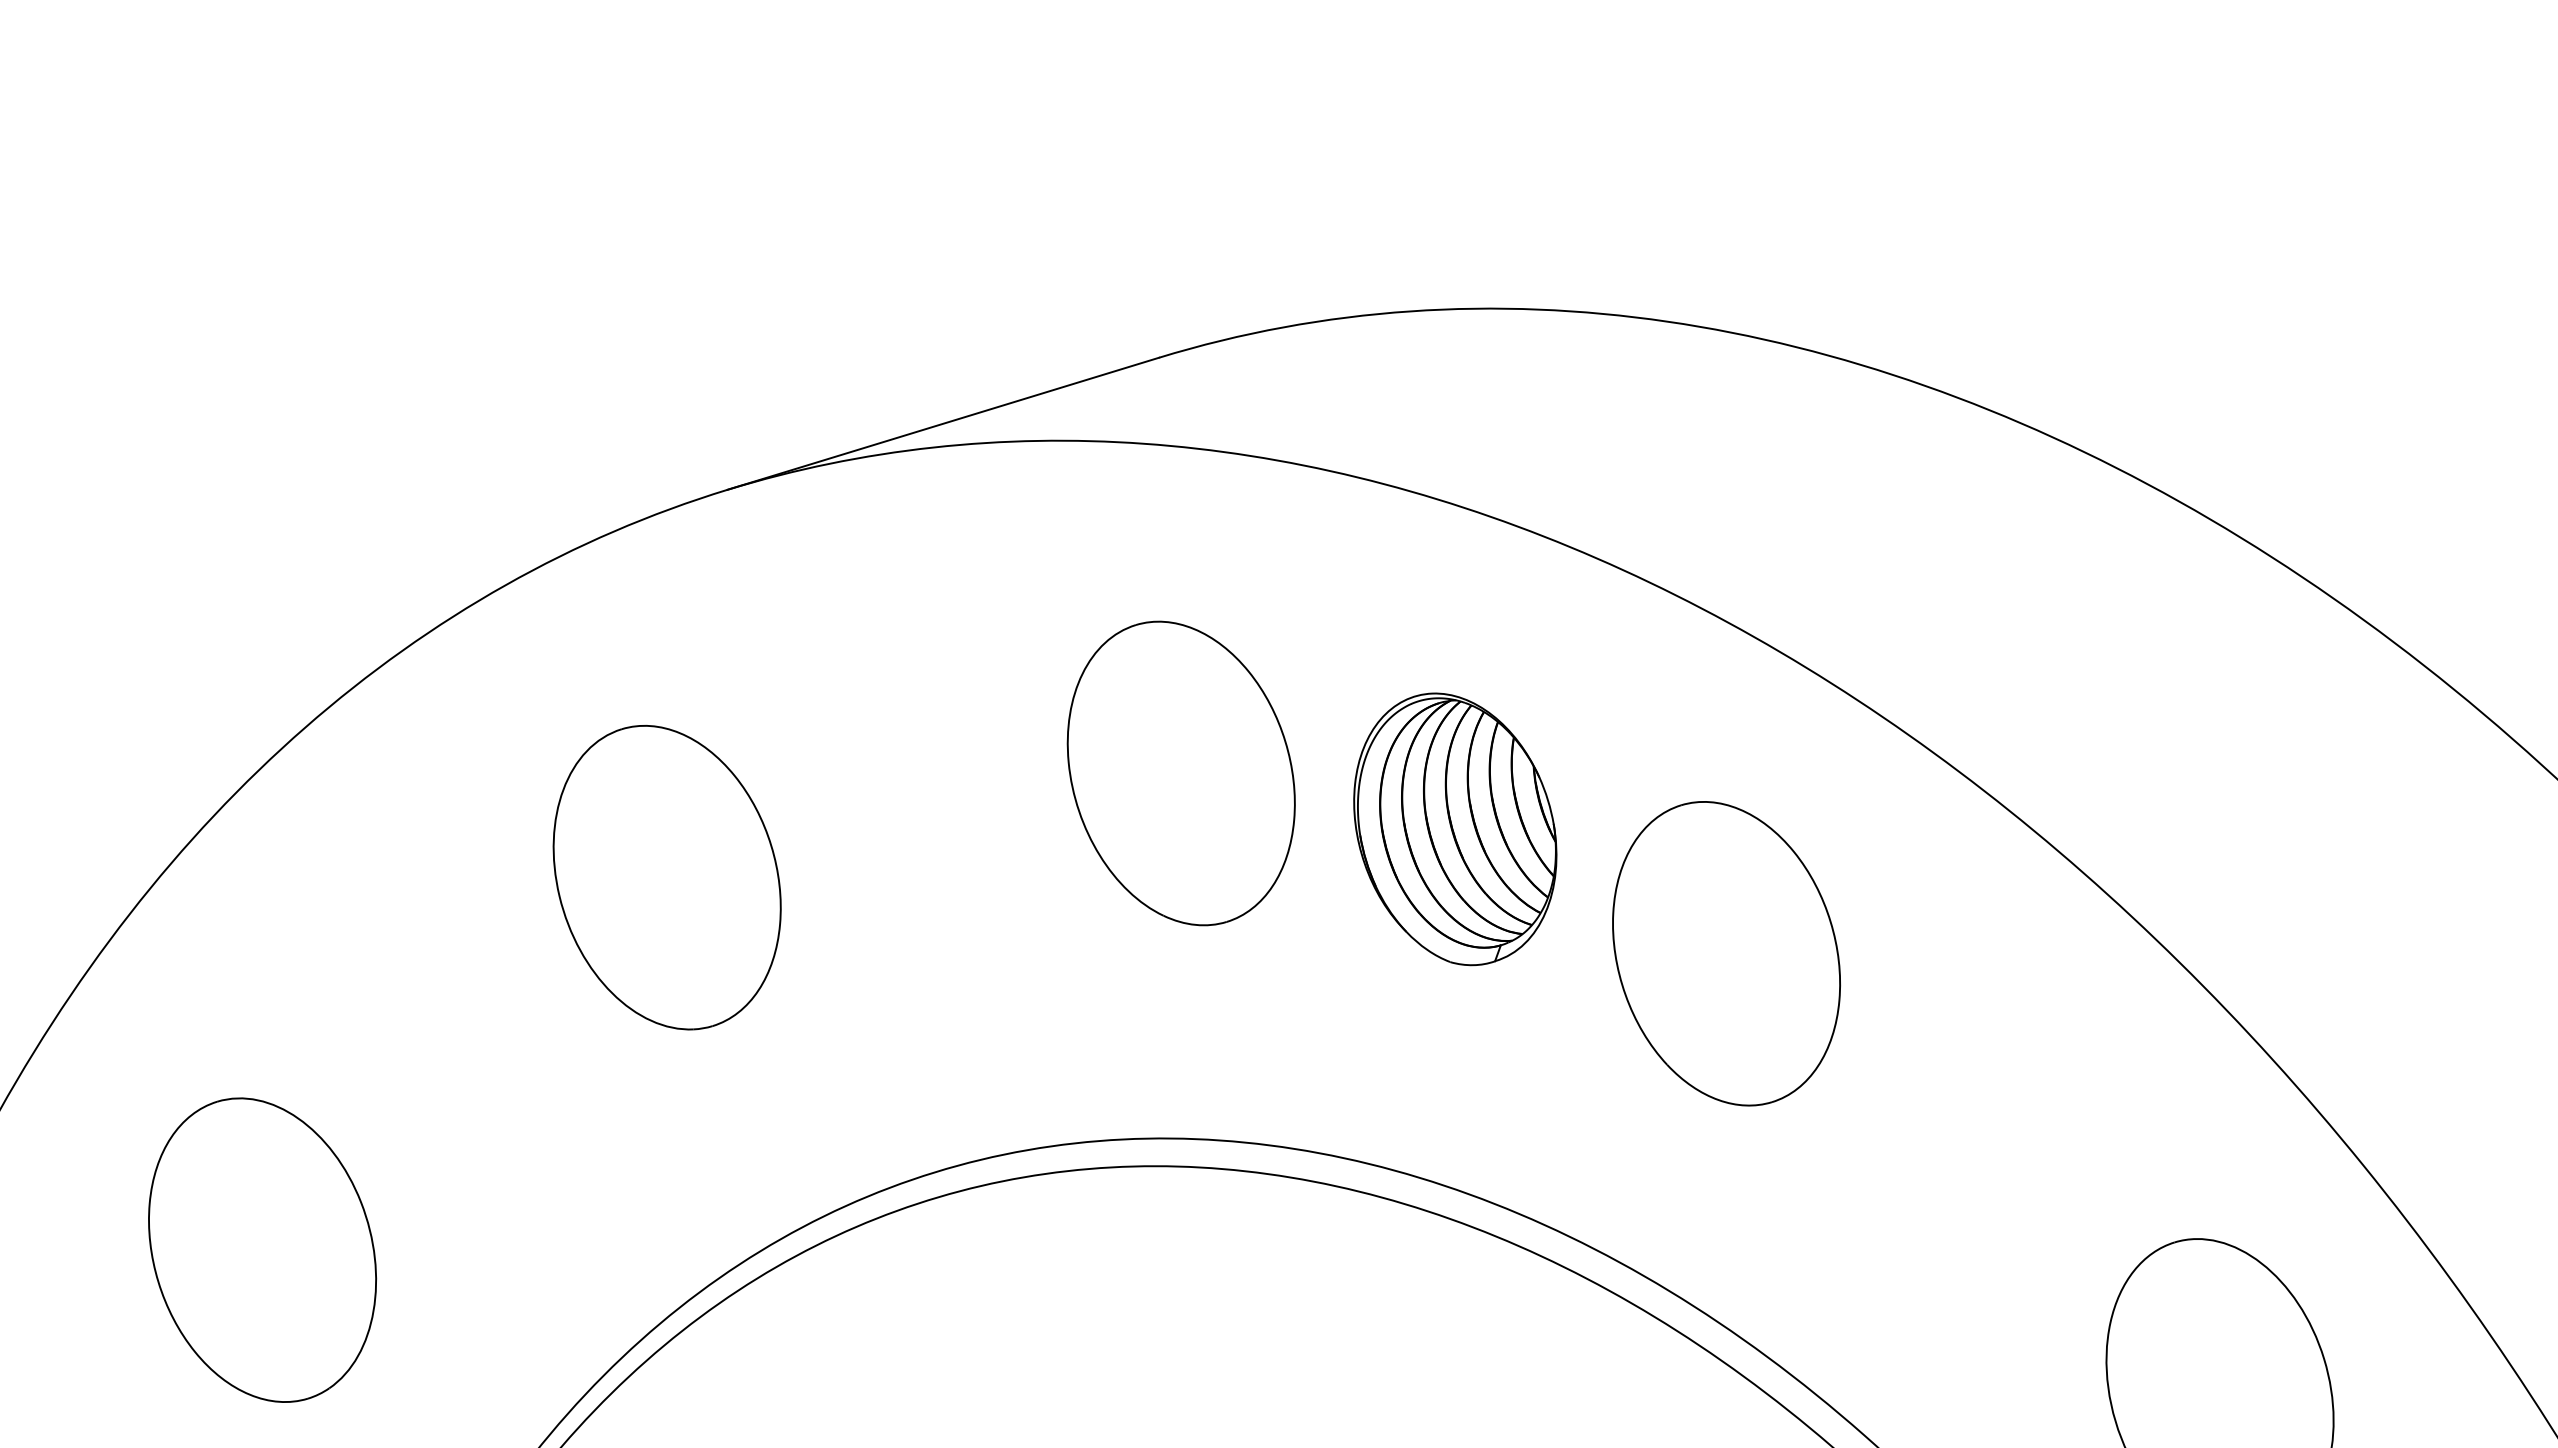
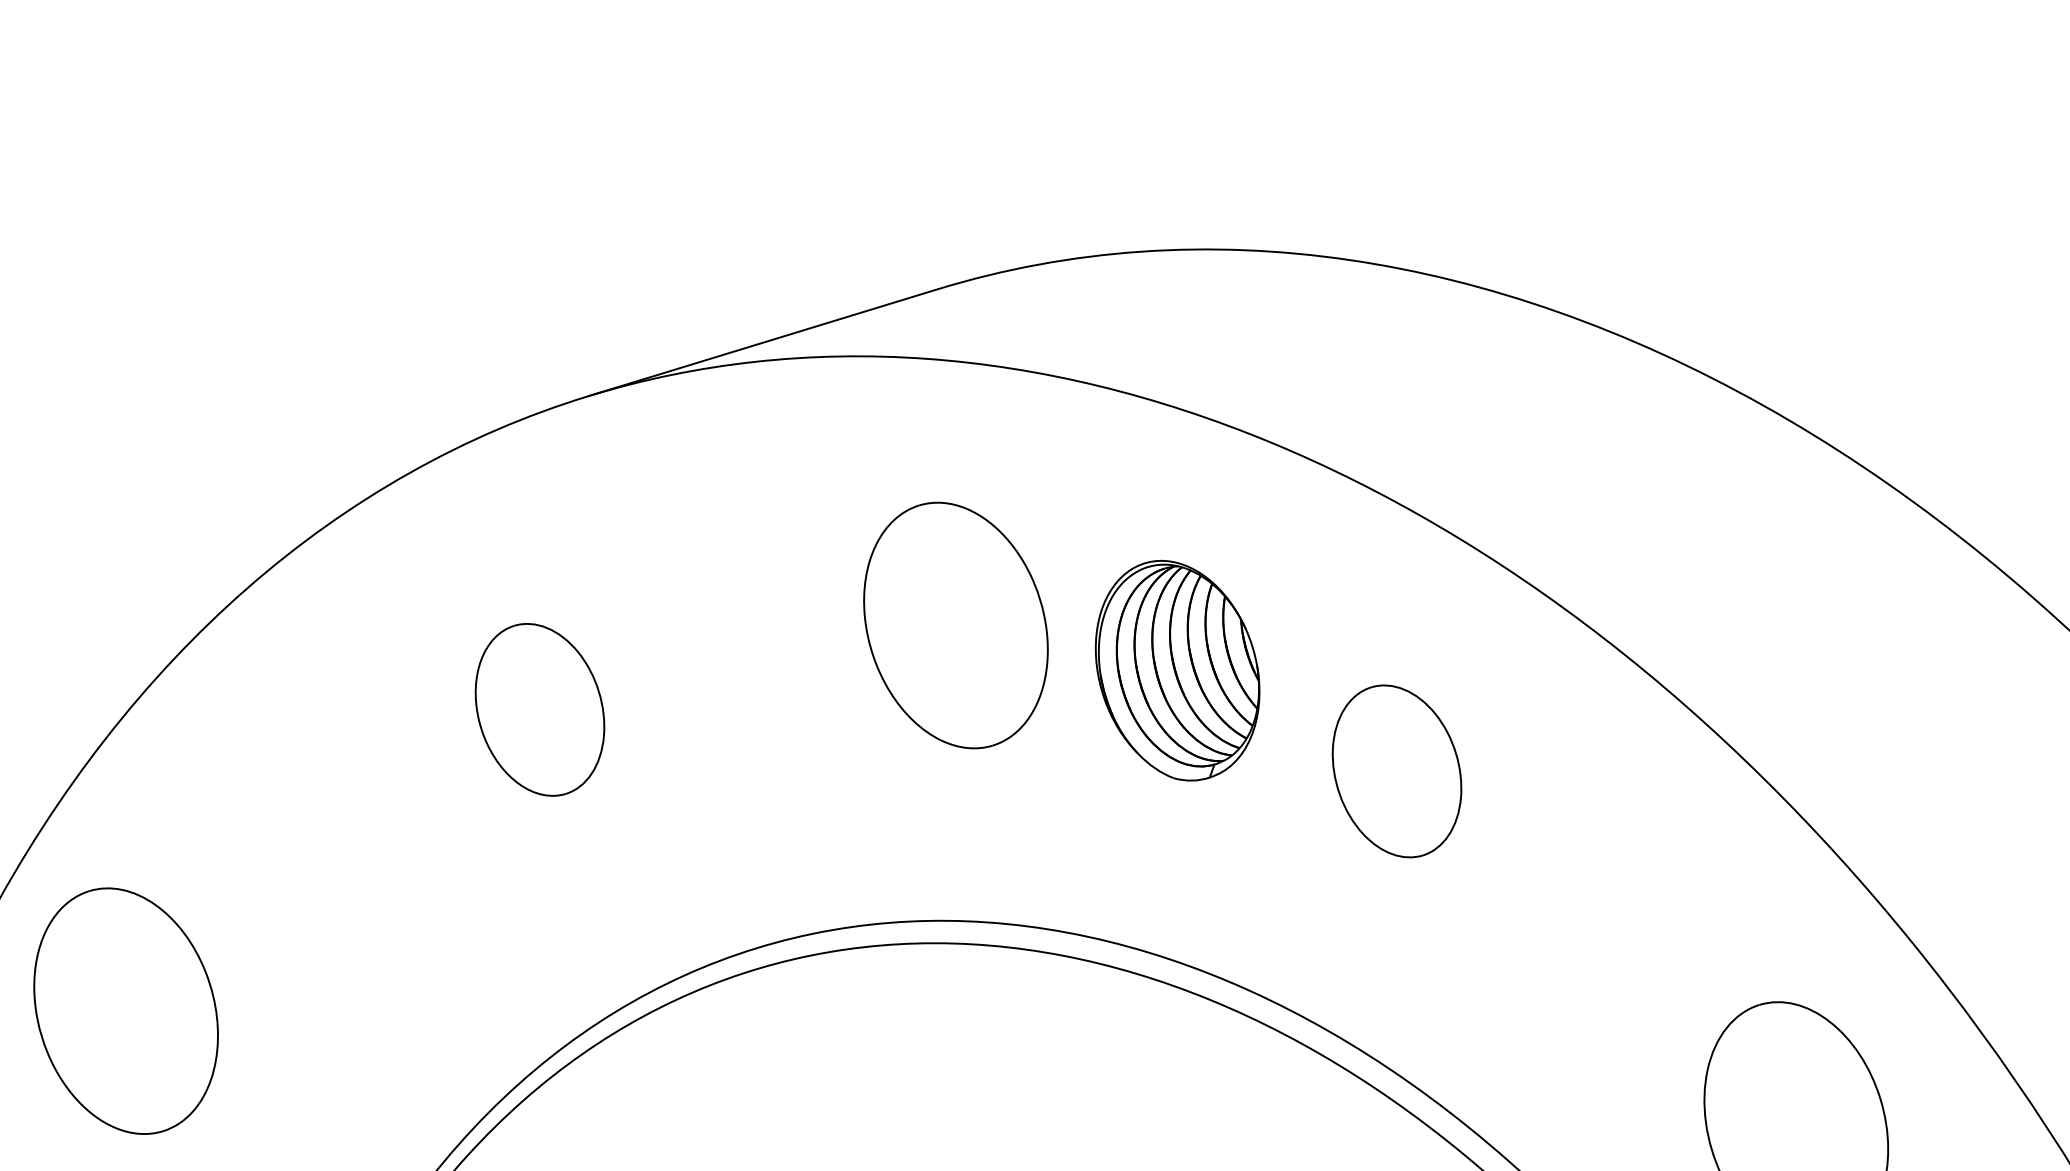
part: (666, 877) -> (539, 709), size x0.7
part: (1726, 953) -> (1397, 771), size x0.7
part: (262, 1249) -> (126, 1010), moved

